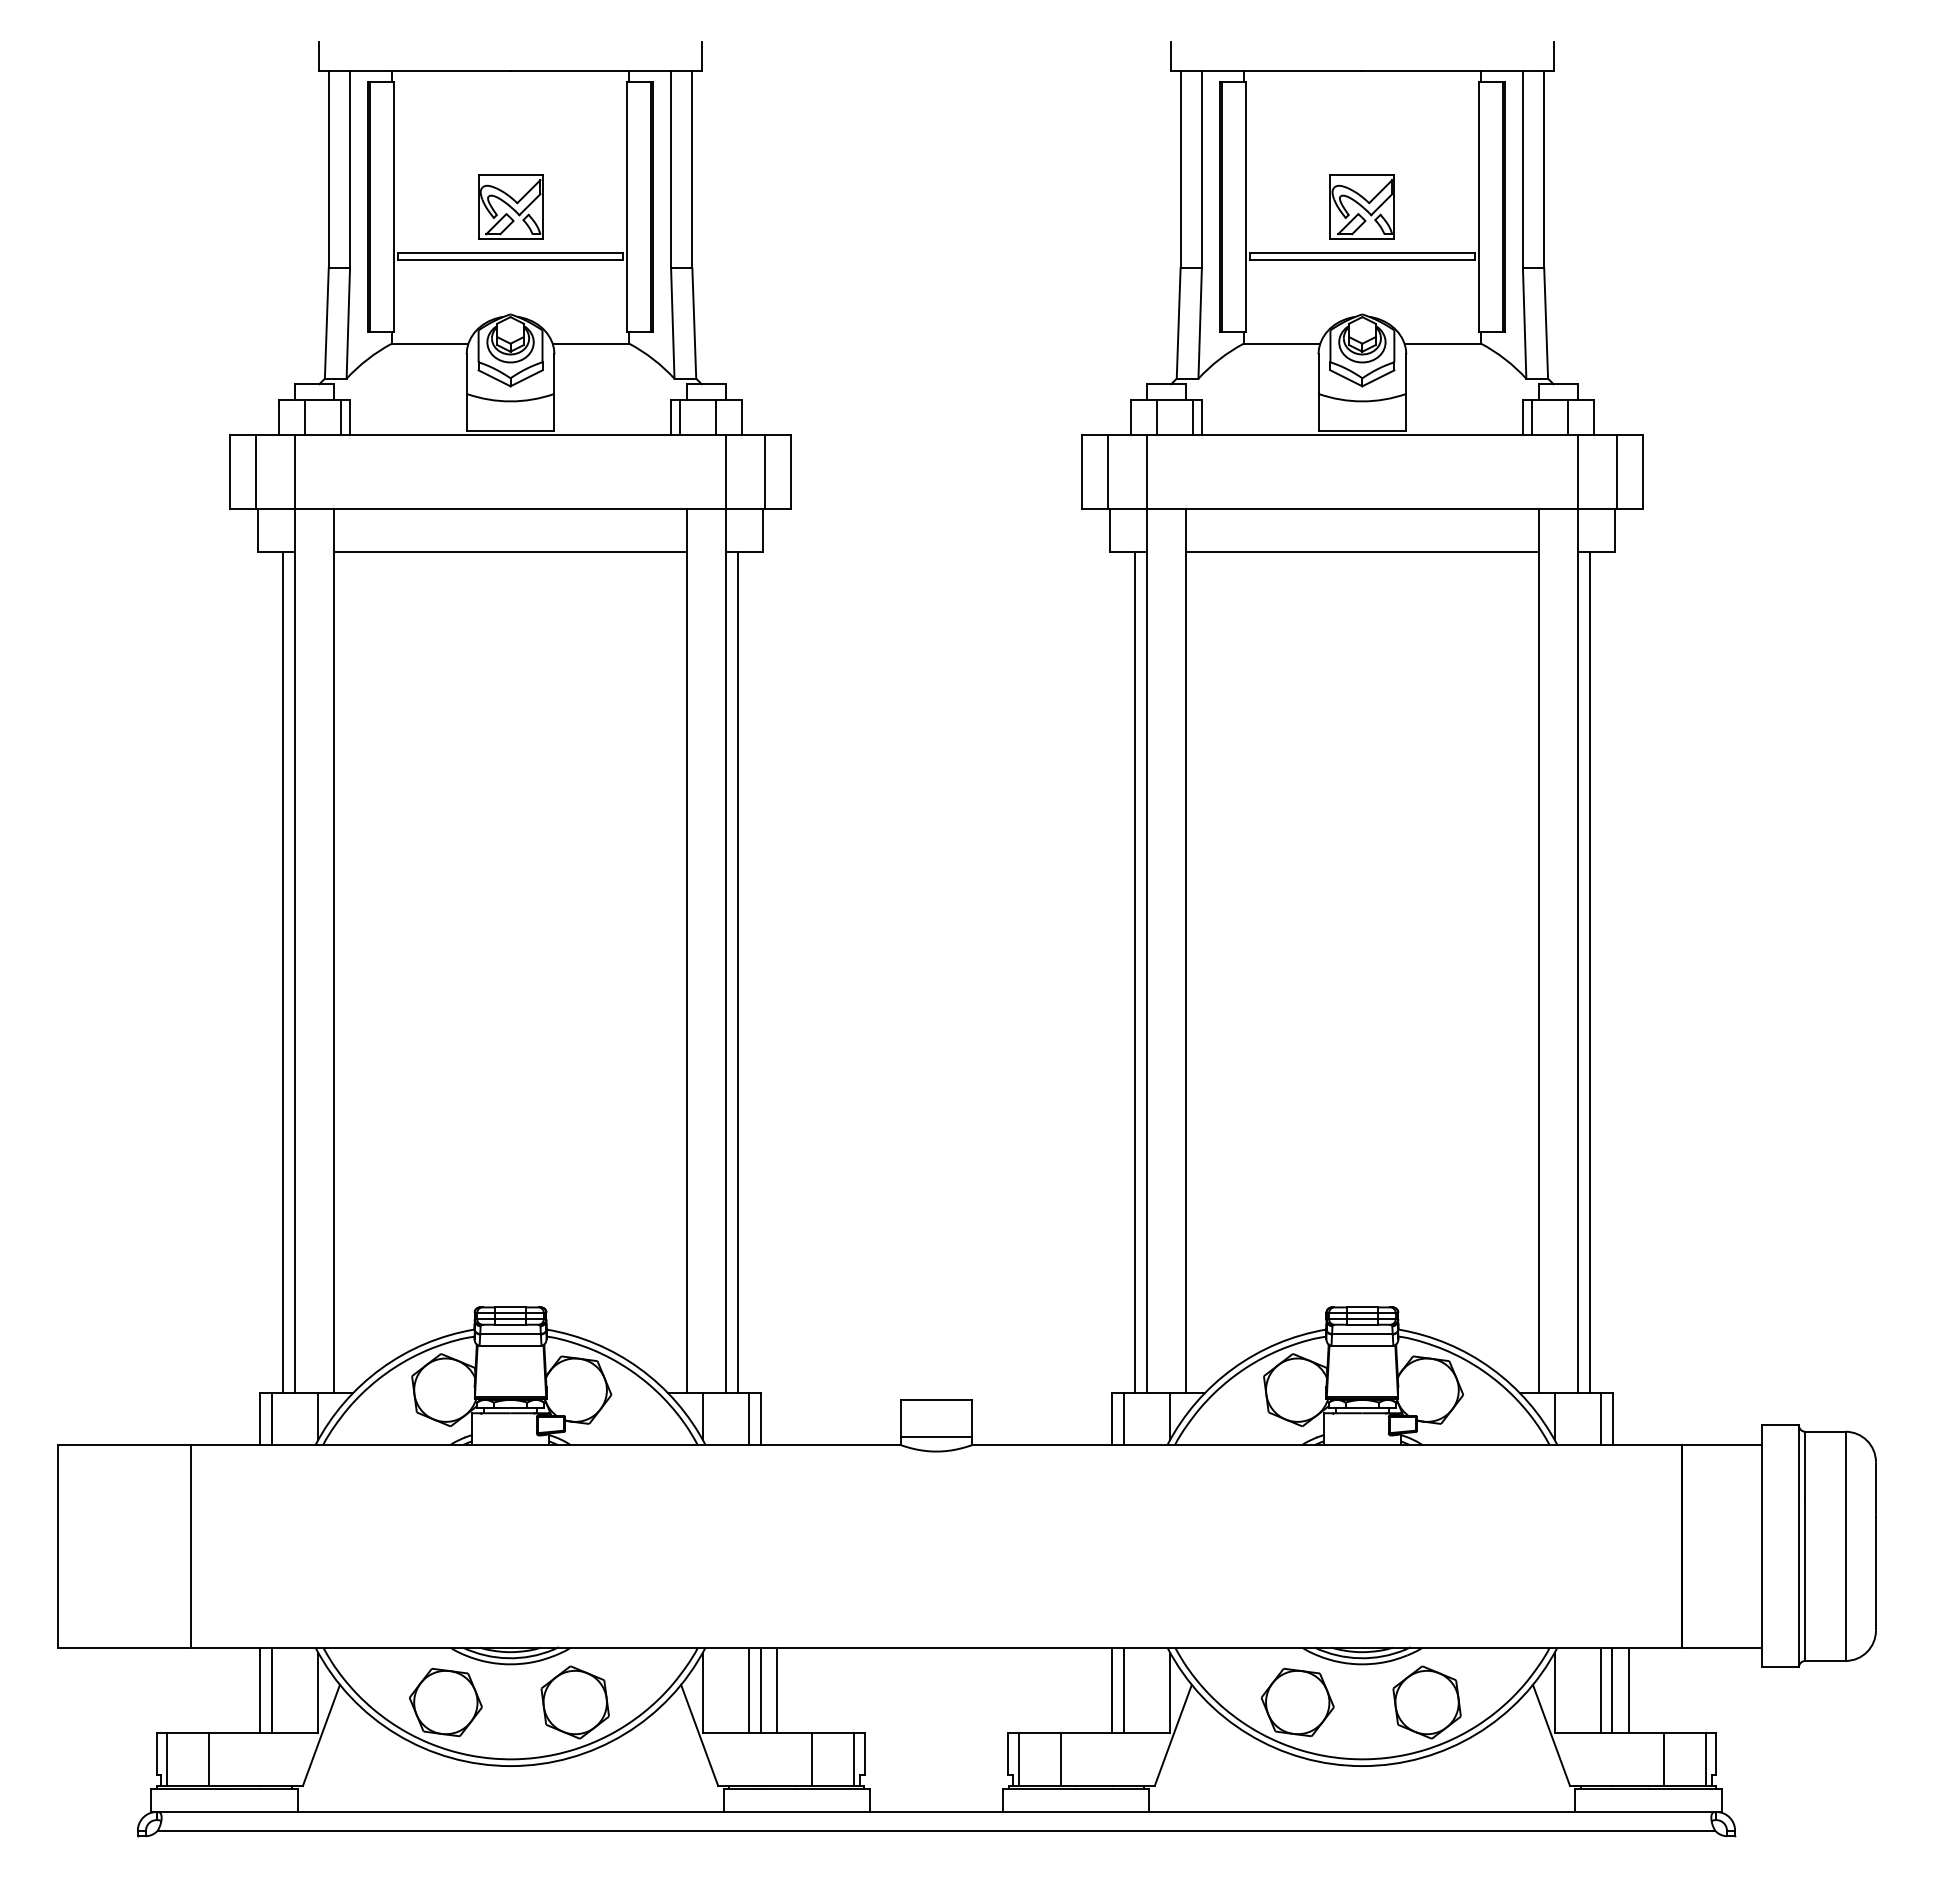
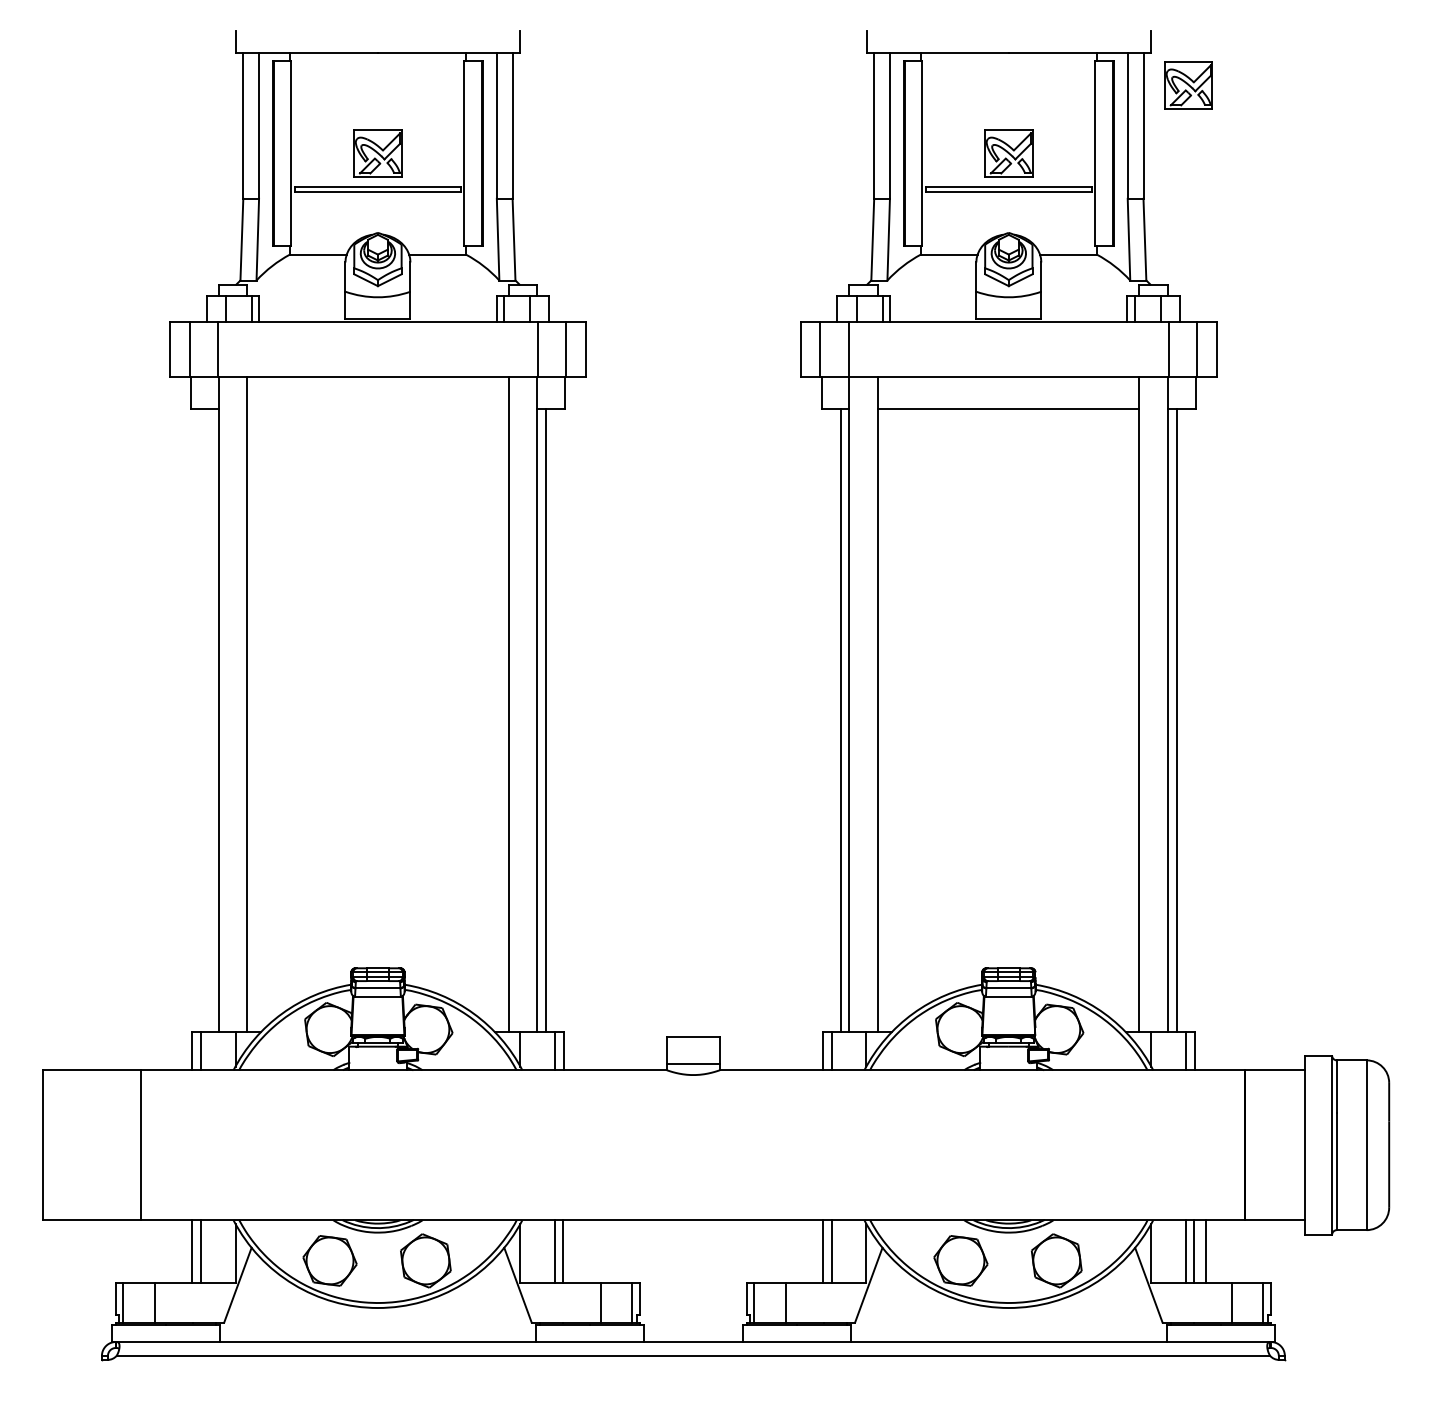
part: (1604, 114) -> (1188, 84), added
line: (510, 551) -> (377, 408), removed
line: (283, 972) -> (209, 720), removed
line: (776, 1689) -> (574, 1251), removed

